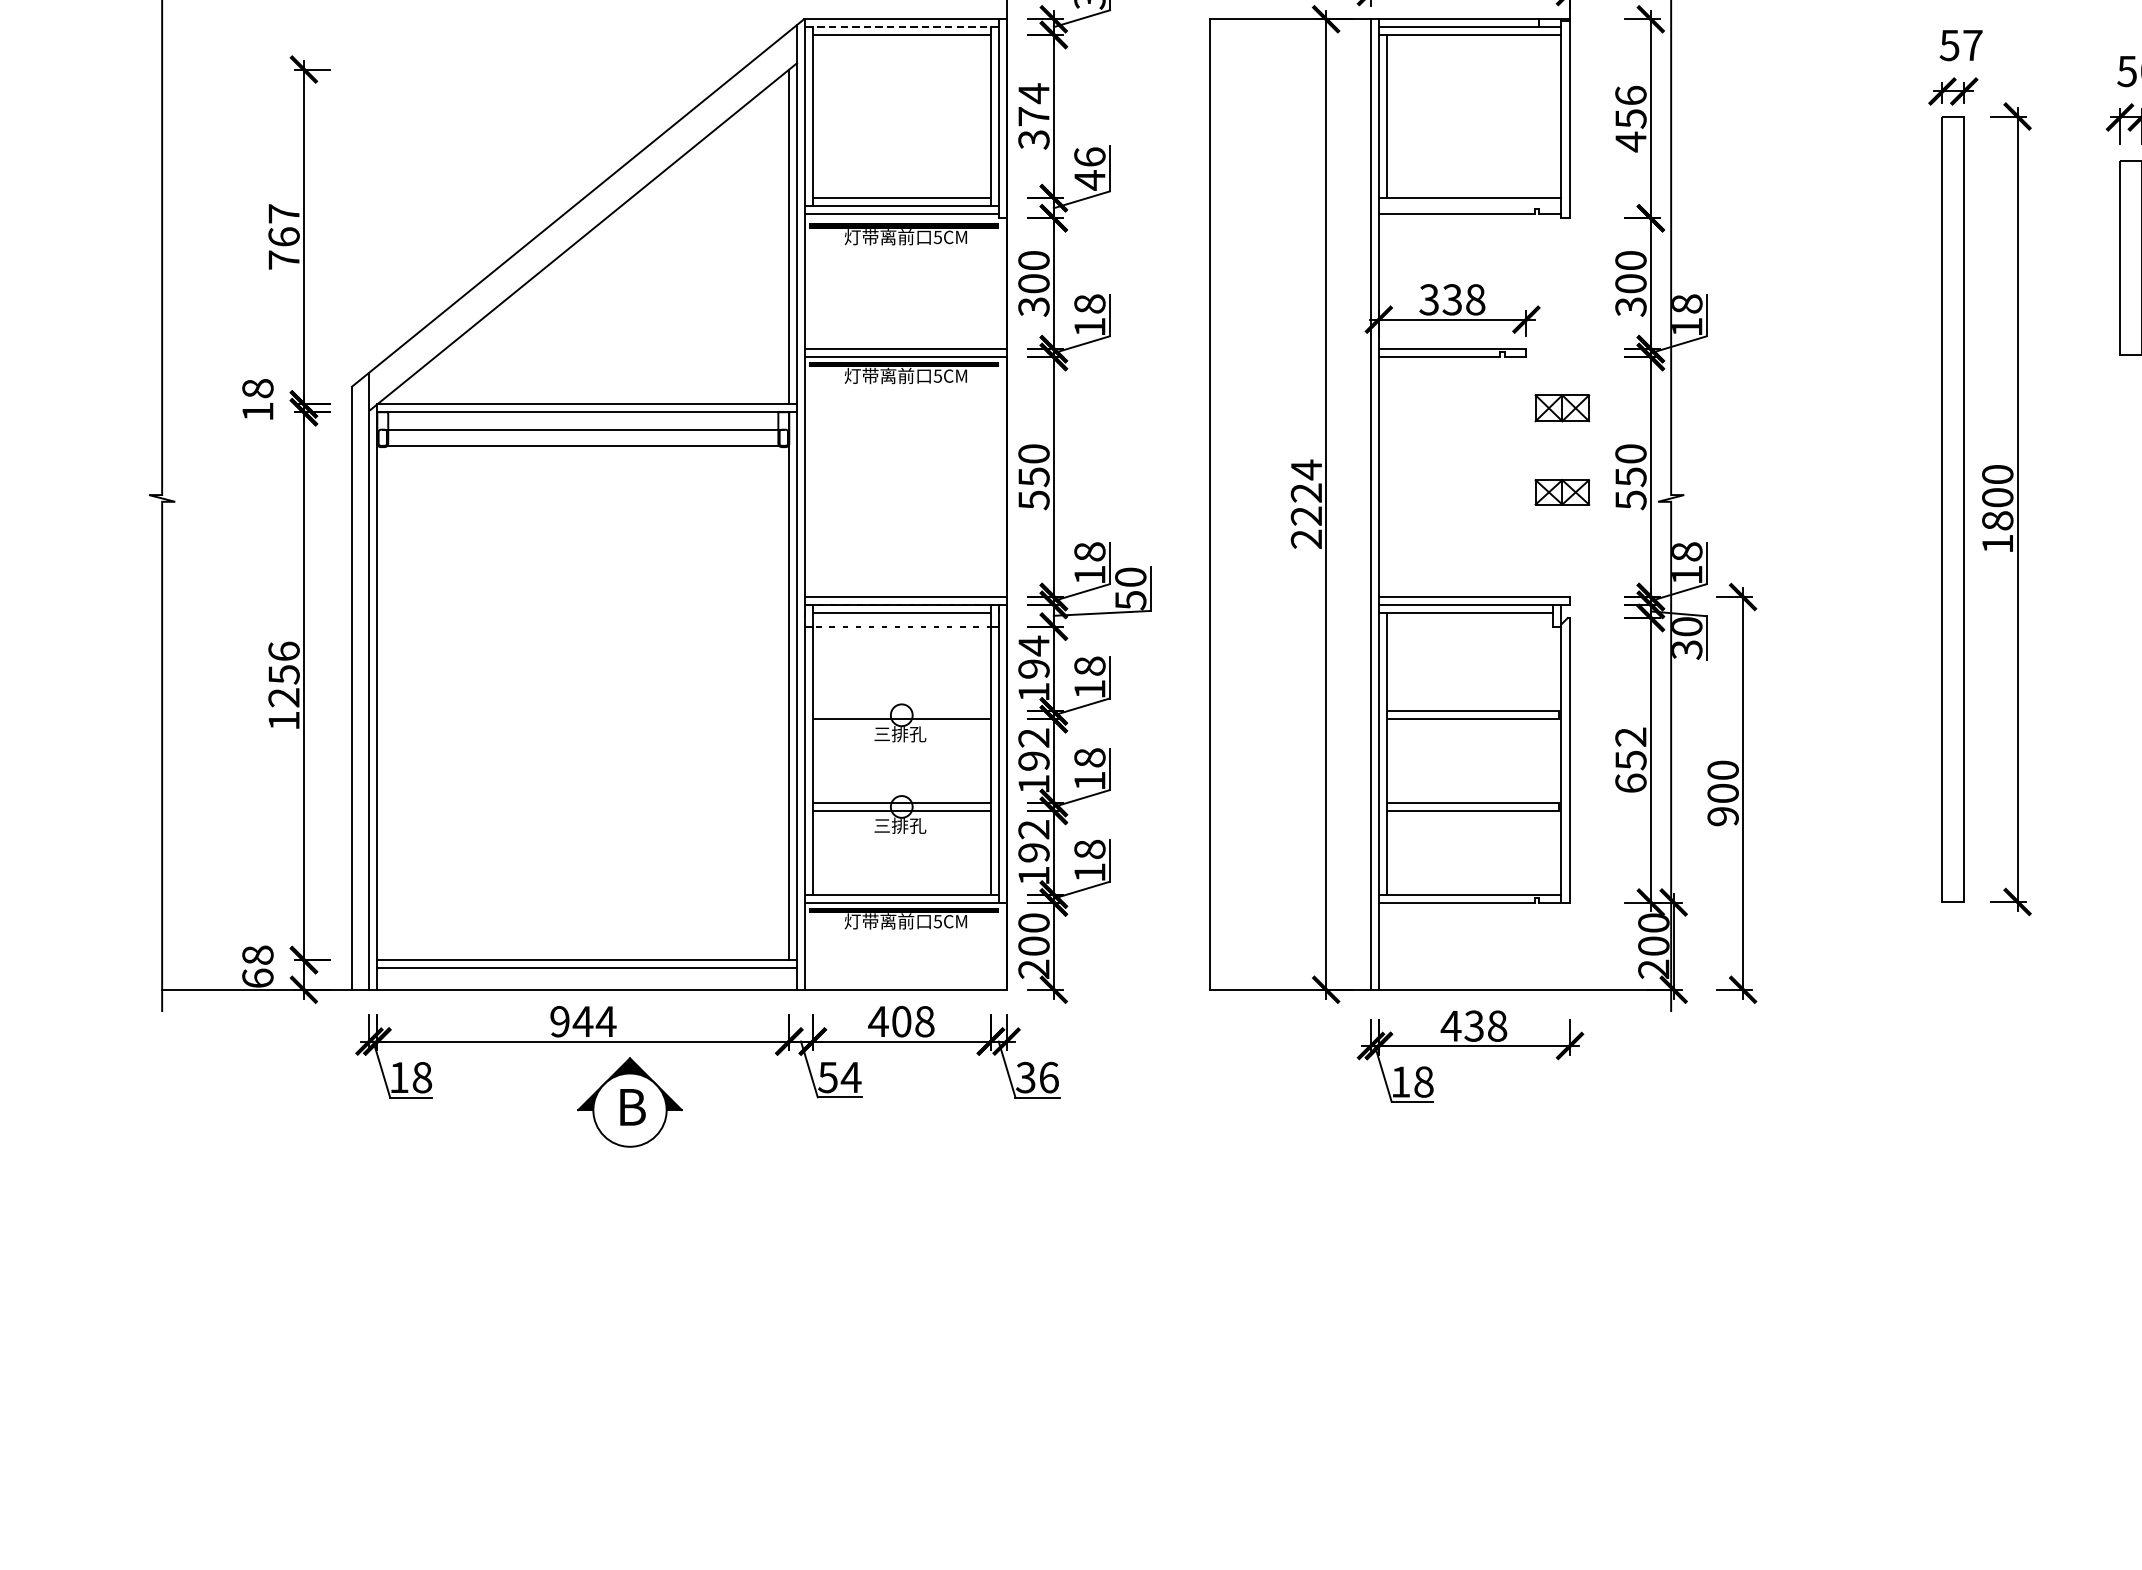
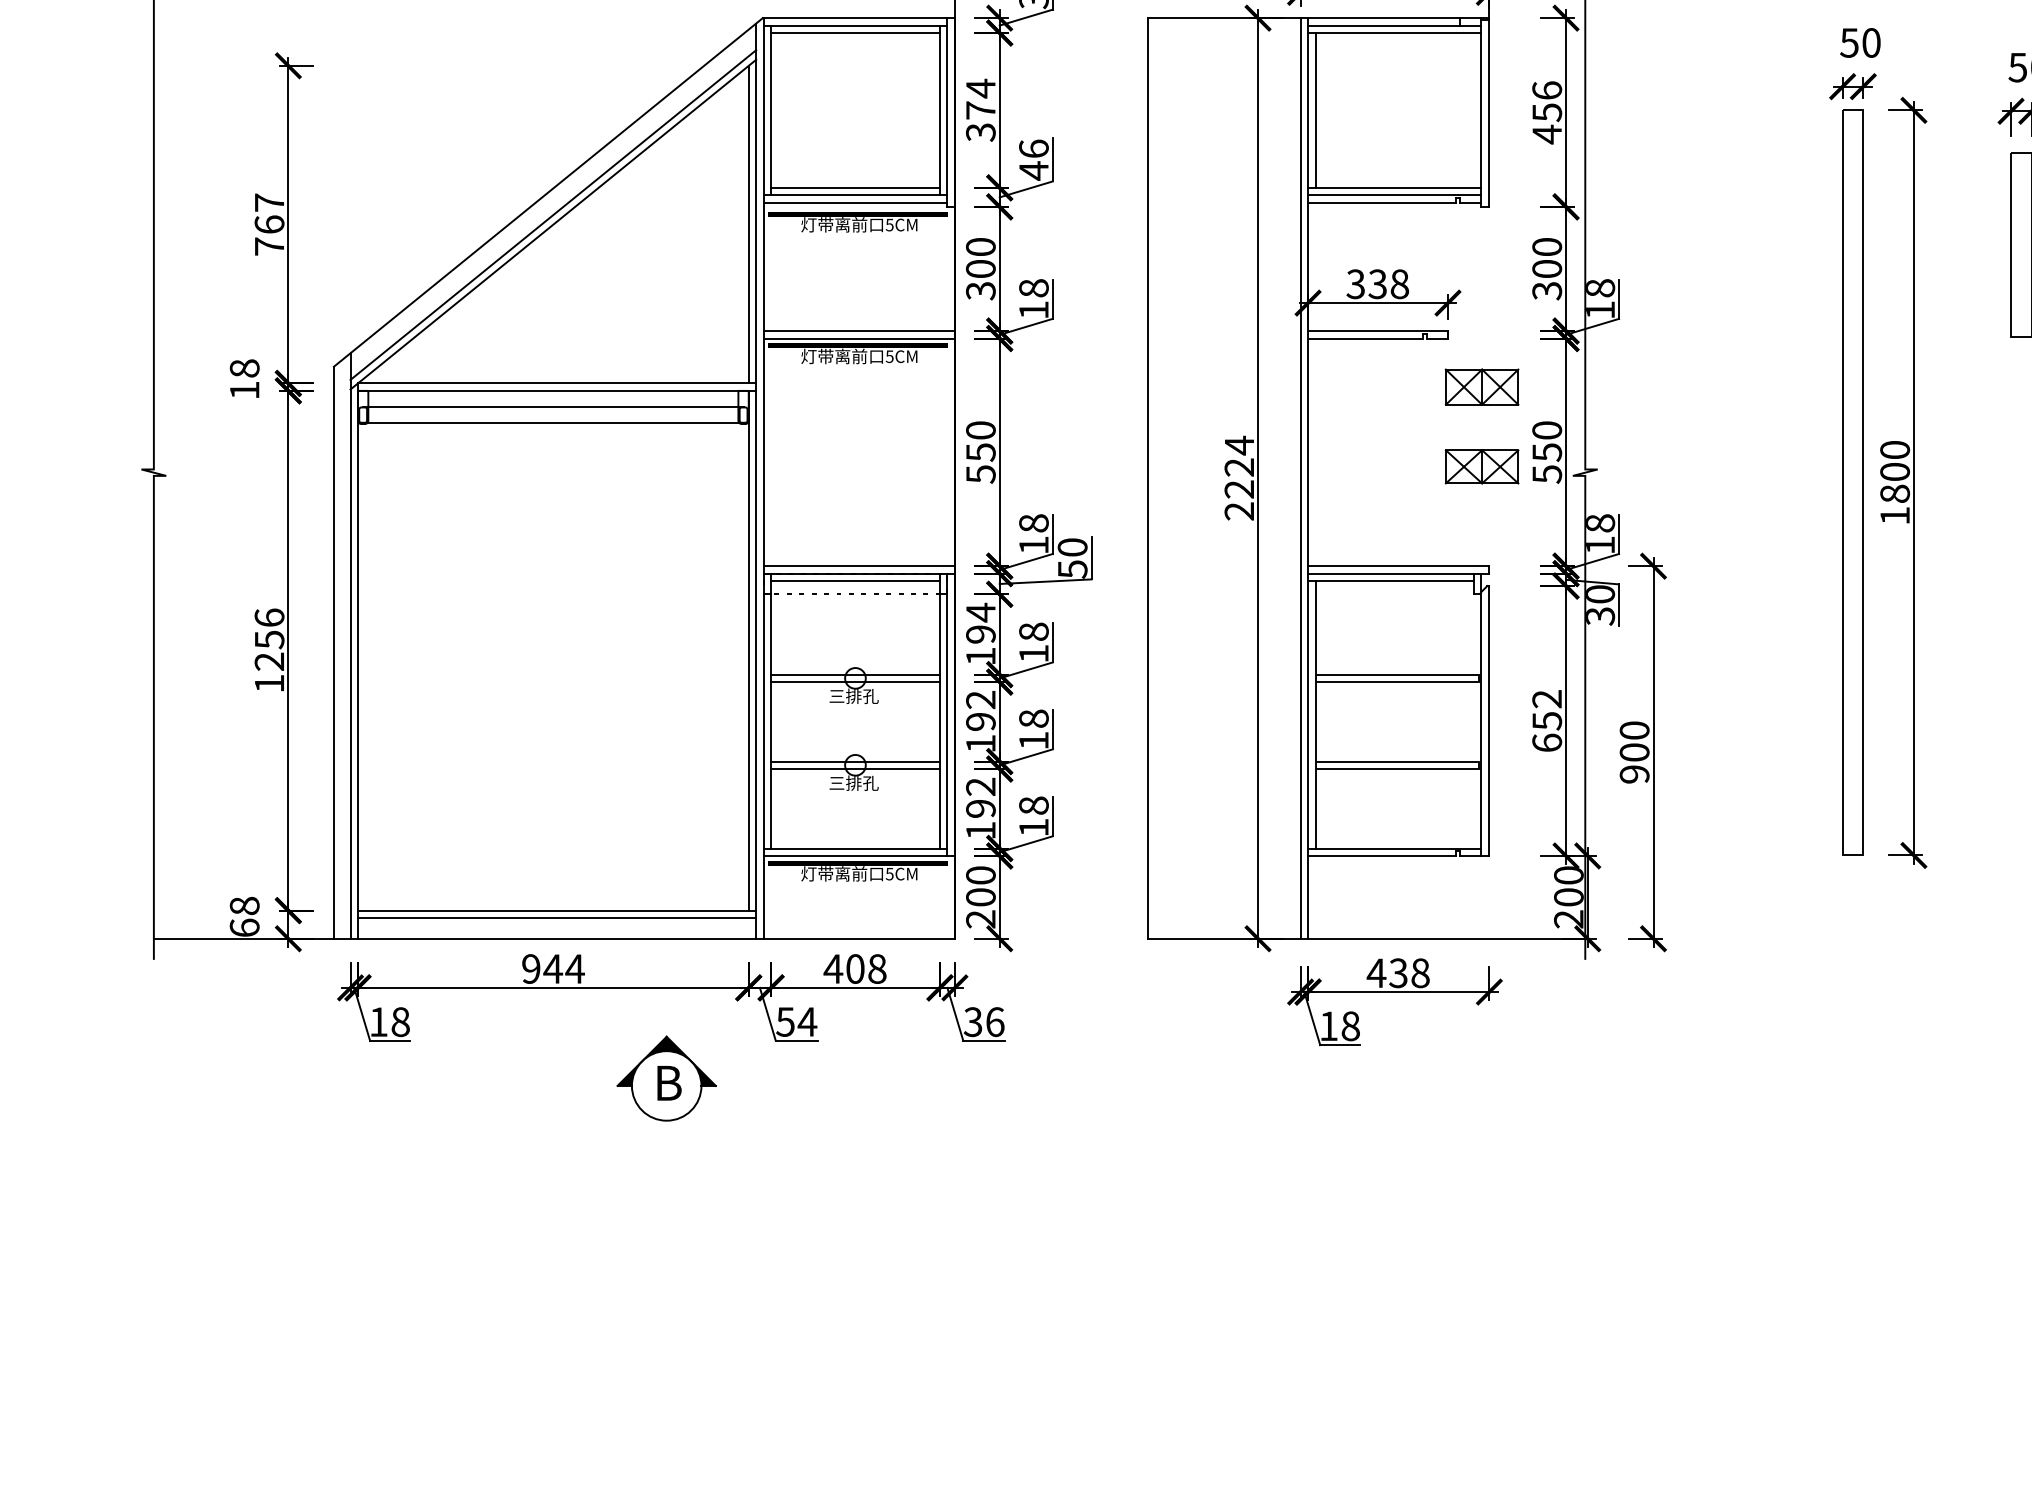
line: (901, 27) -> (855, 25), dashed -> solid
text: (1972, 44) -> (1871, 42), 57 -> 50
line: (1470, 206) -> (1394, 195), added
line: (583, 226) -> (553, 214), added
part: (1561, 407) -> (1481, 386), size x1.43
part: (1561, 491) -> (1481, 466), size x1.43
line: (901, 711) -> (855, 674), added
part: (629, 1102) -> (666, 1078), moved

